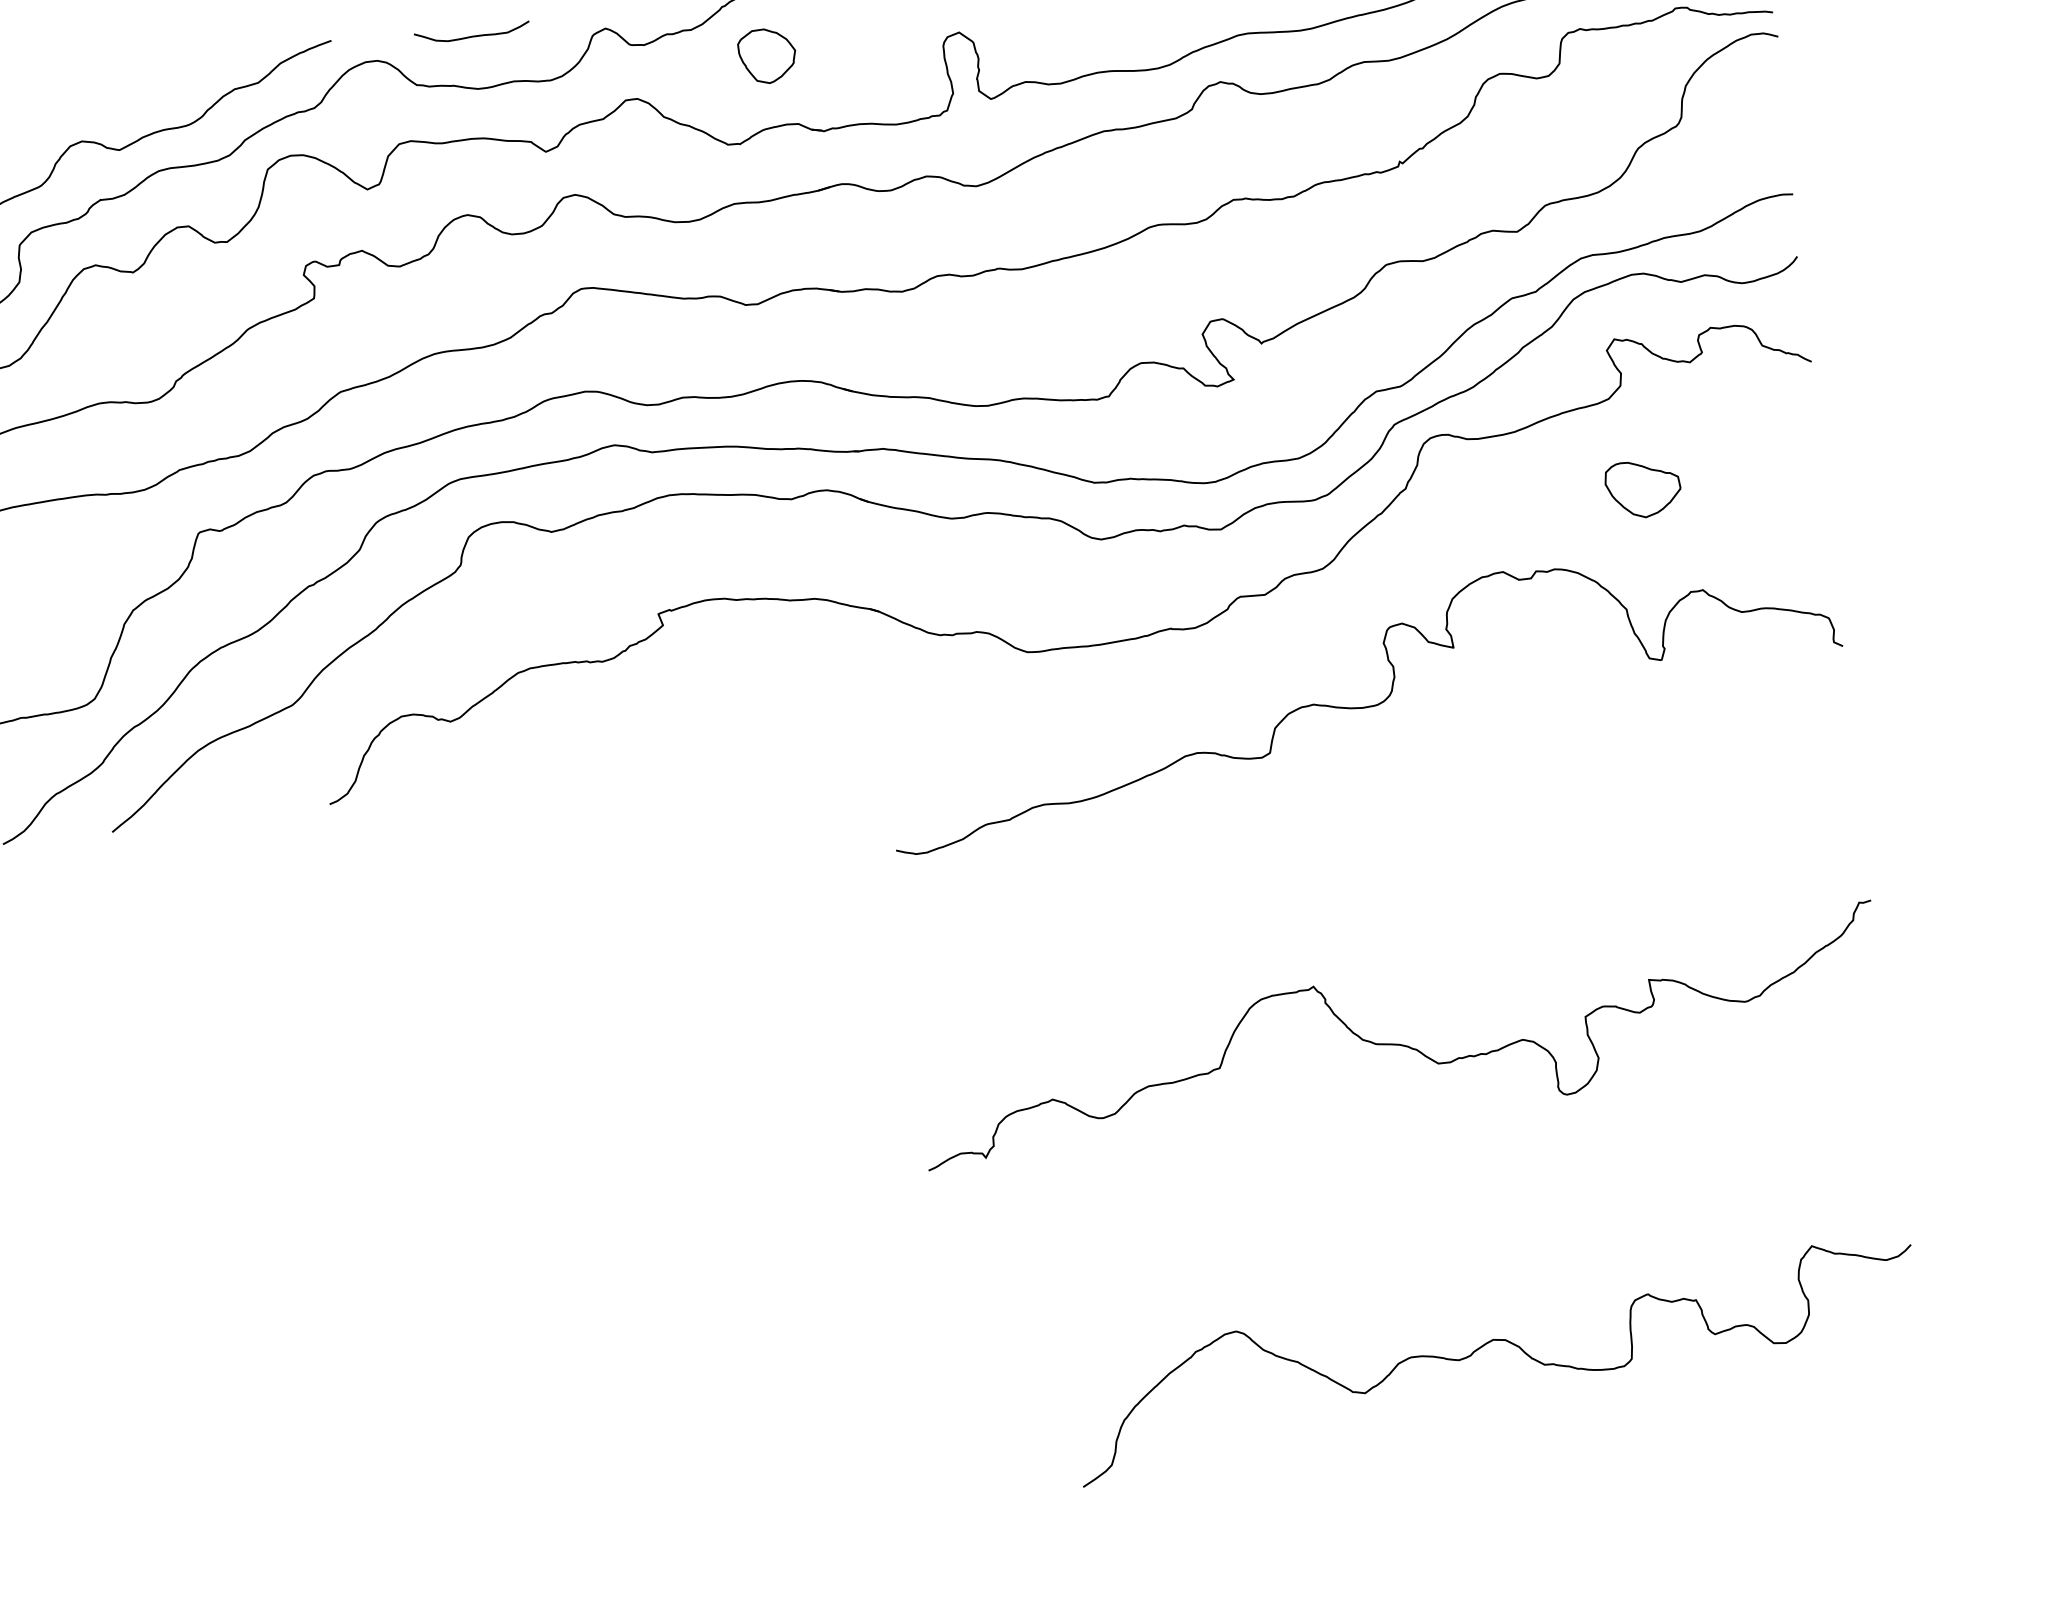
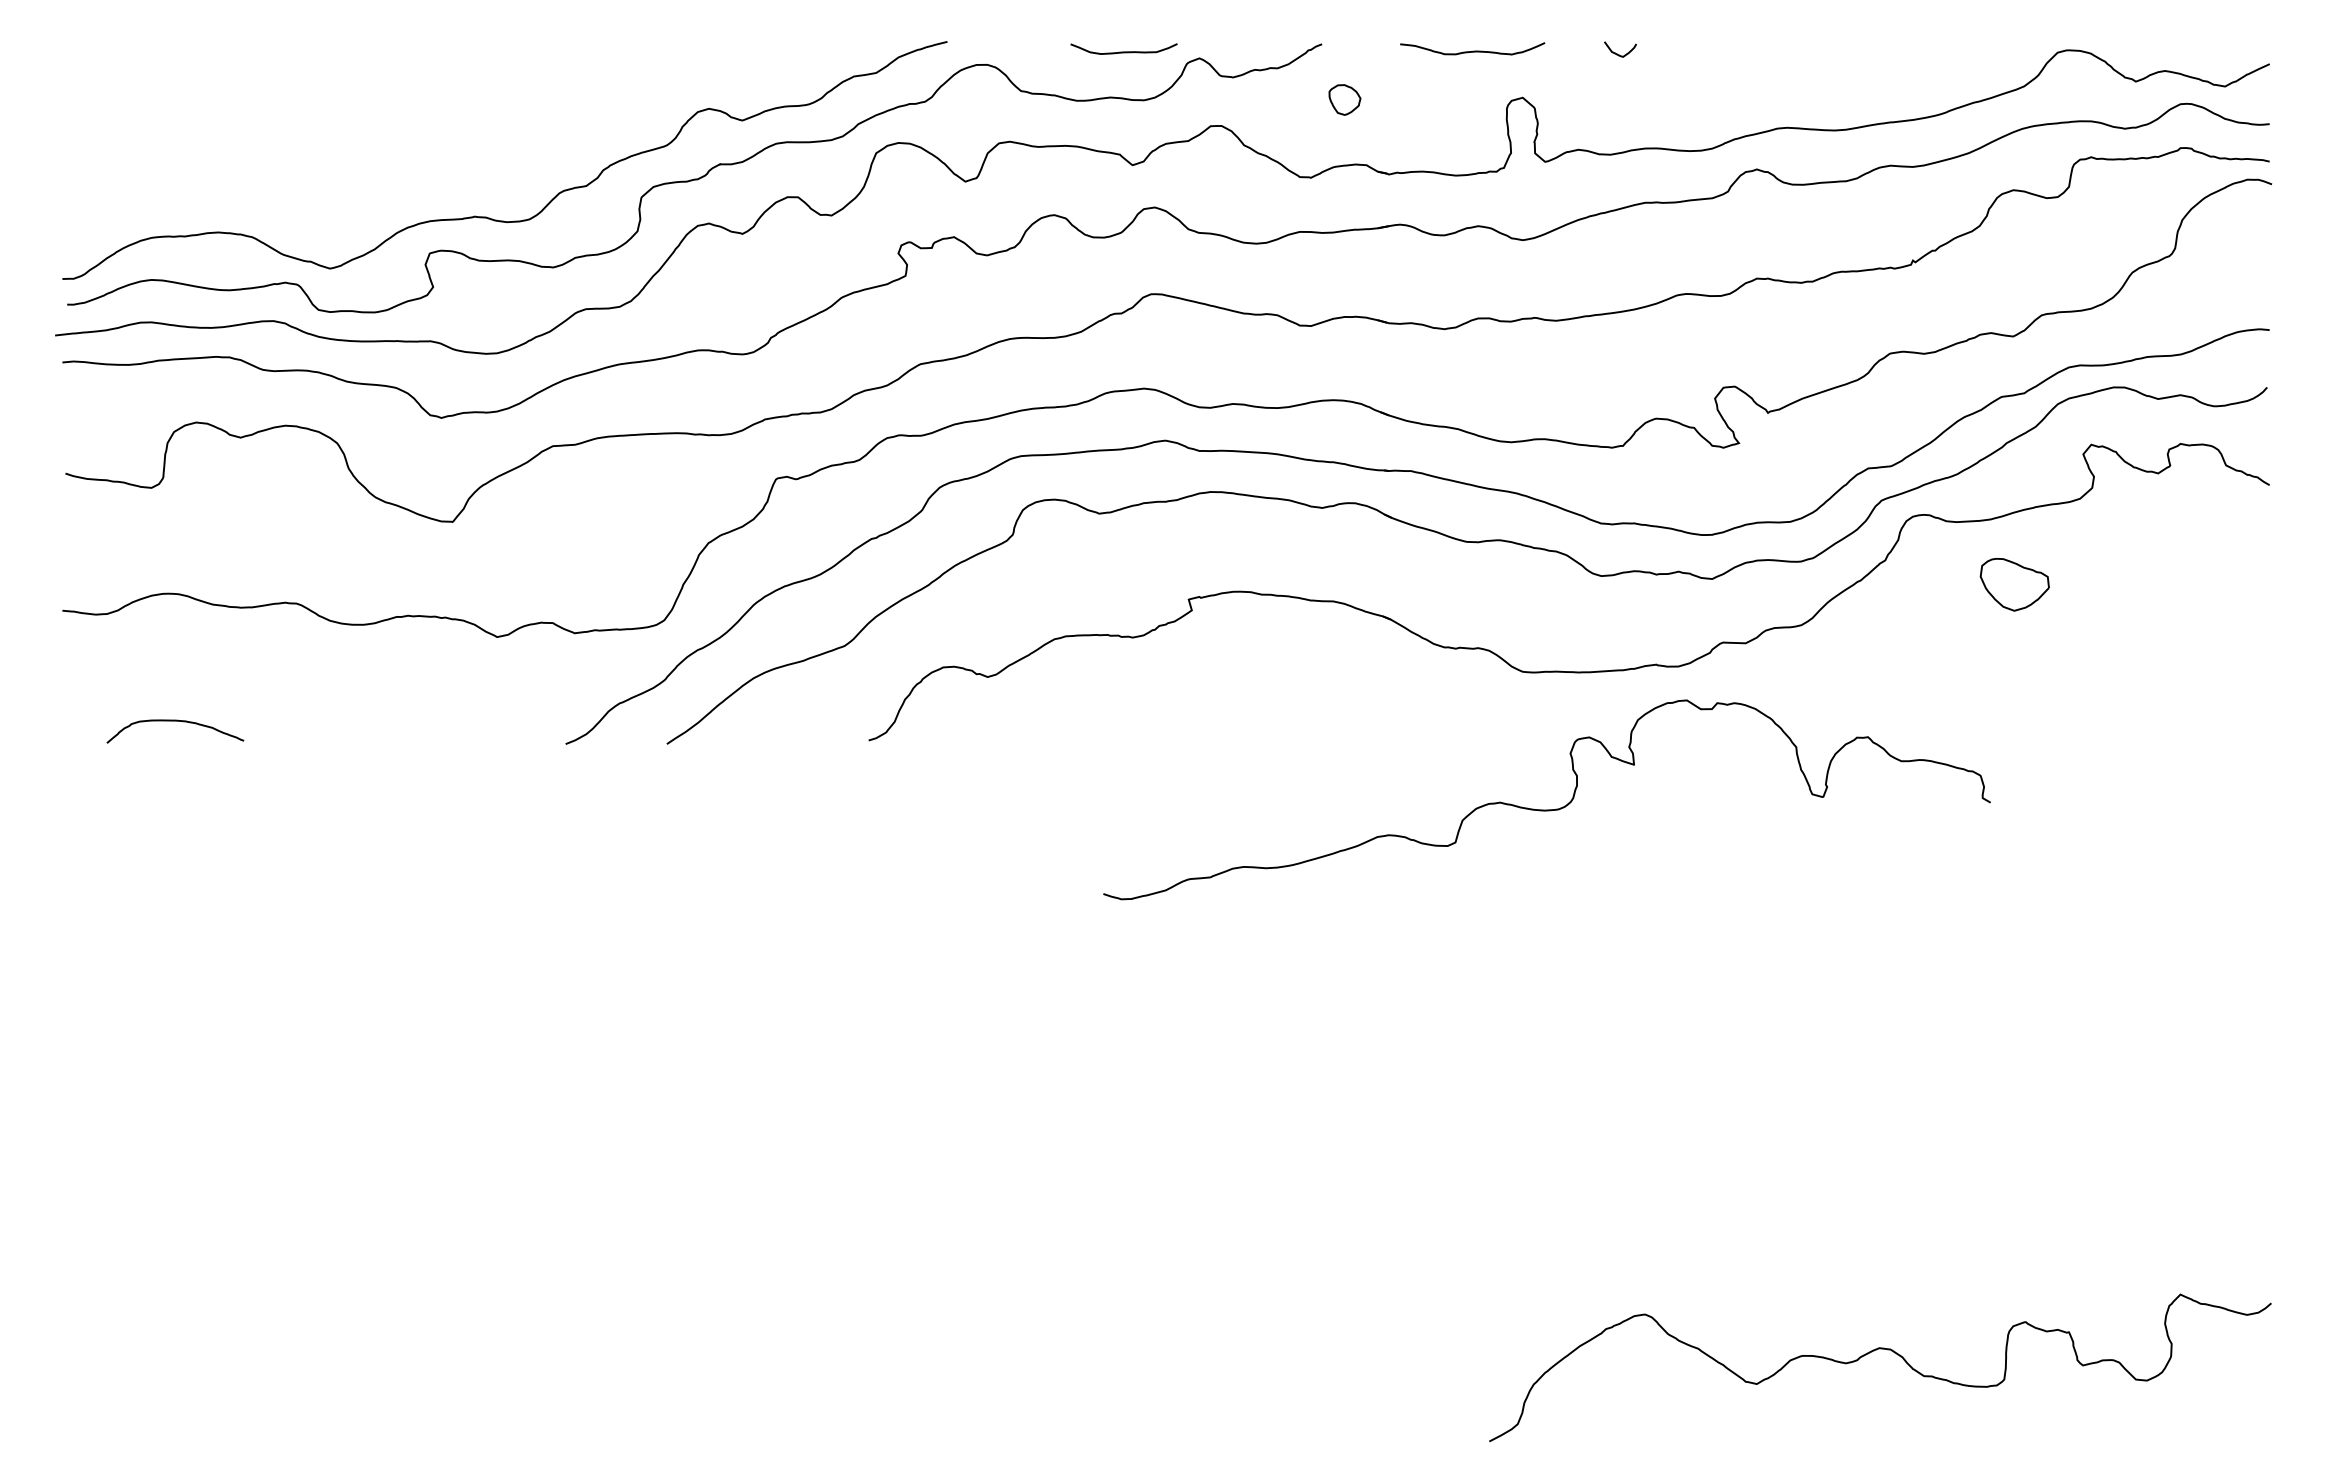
curve: (471, 35) -> (1123, 51), moved
part: (766, 55) -> (1344, 99), size x0.6
part: (1643, 488) -> (2014, 584), moved
curve: (1364, 706) -> (1546, 809), moved
curve: (1399, 1043) -> (1823, 1067), removed

